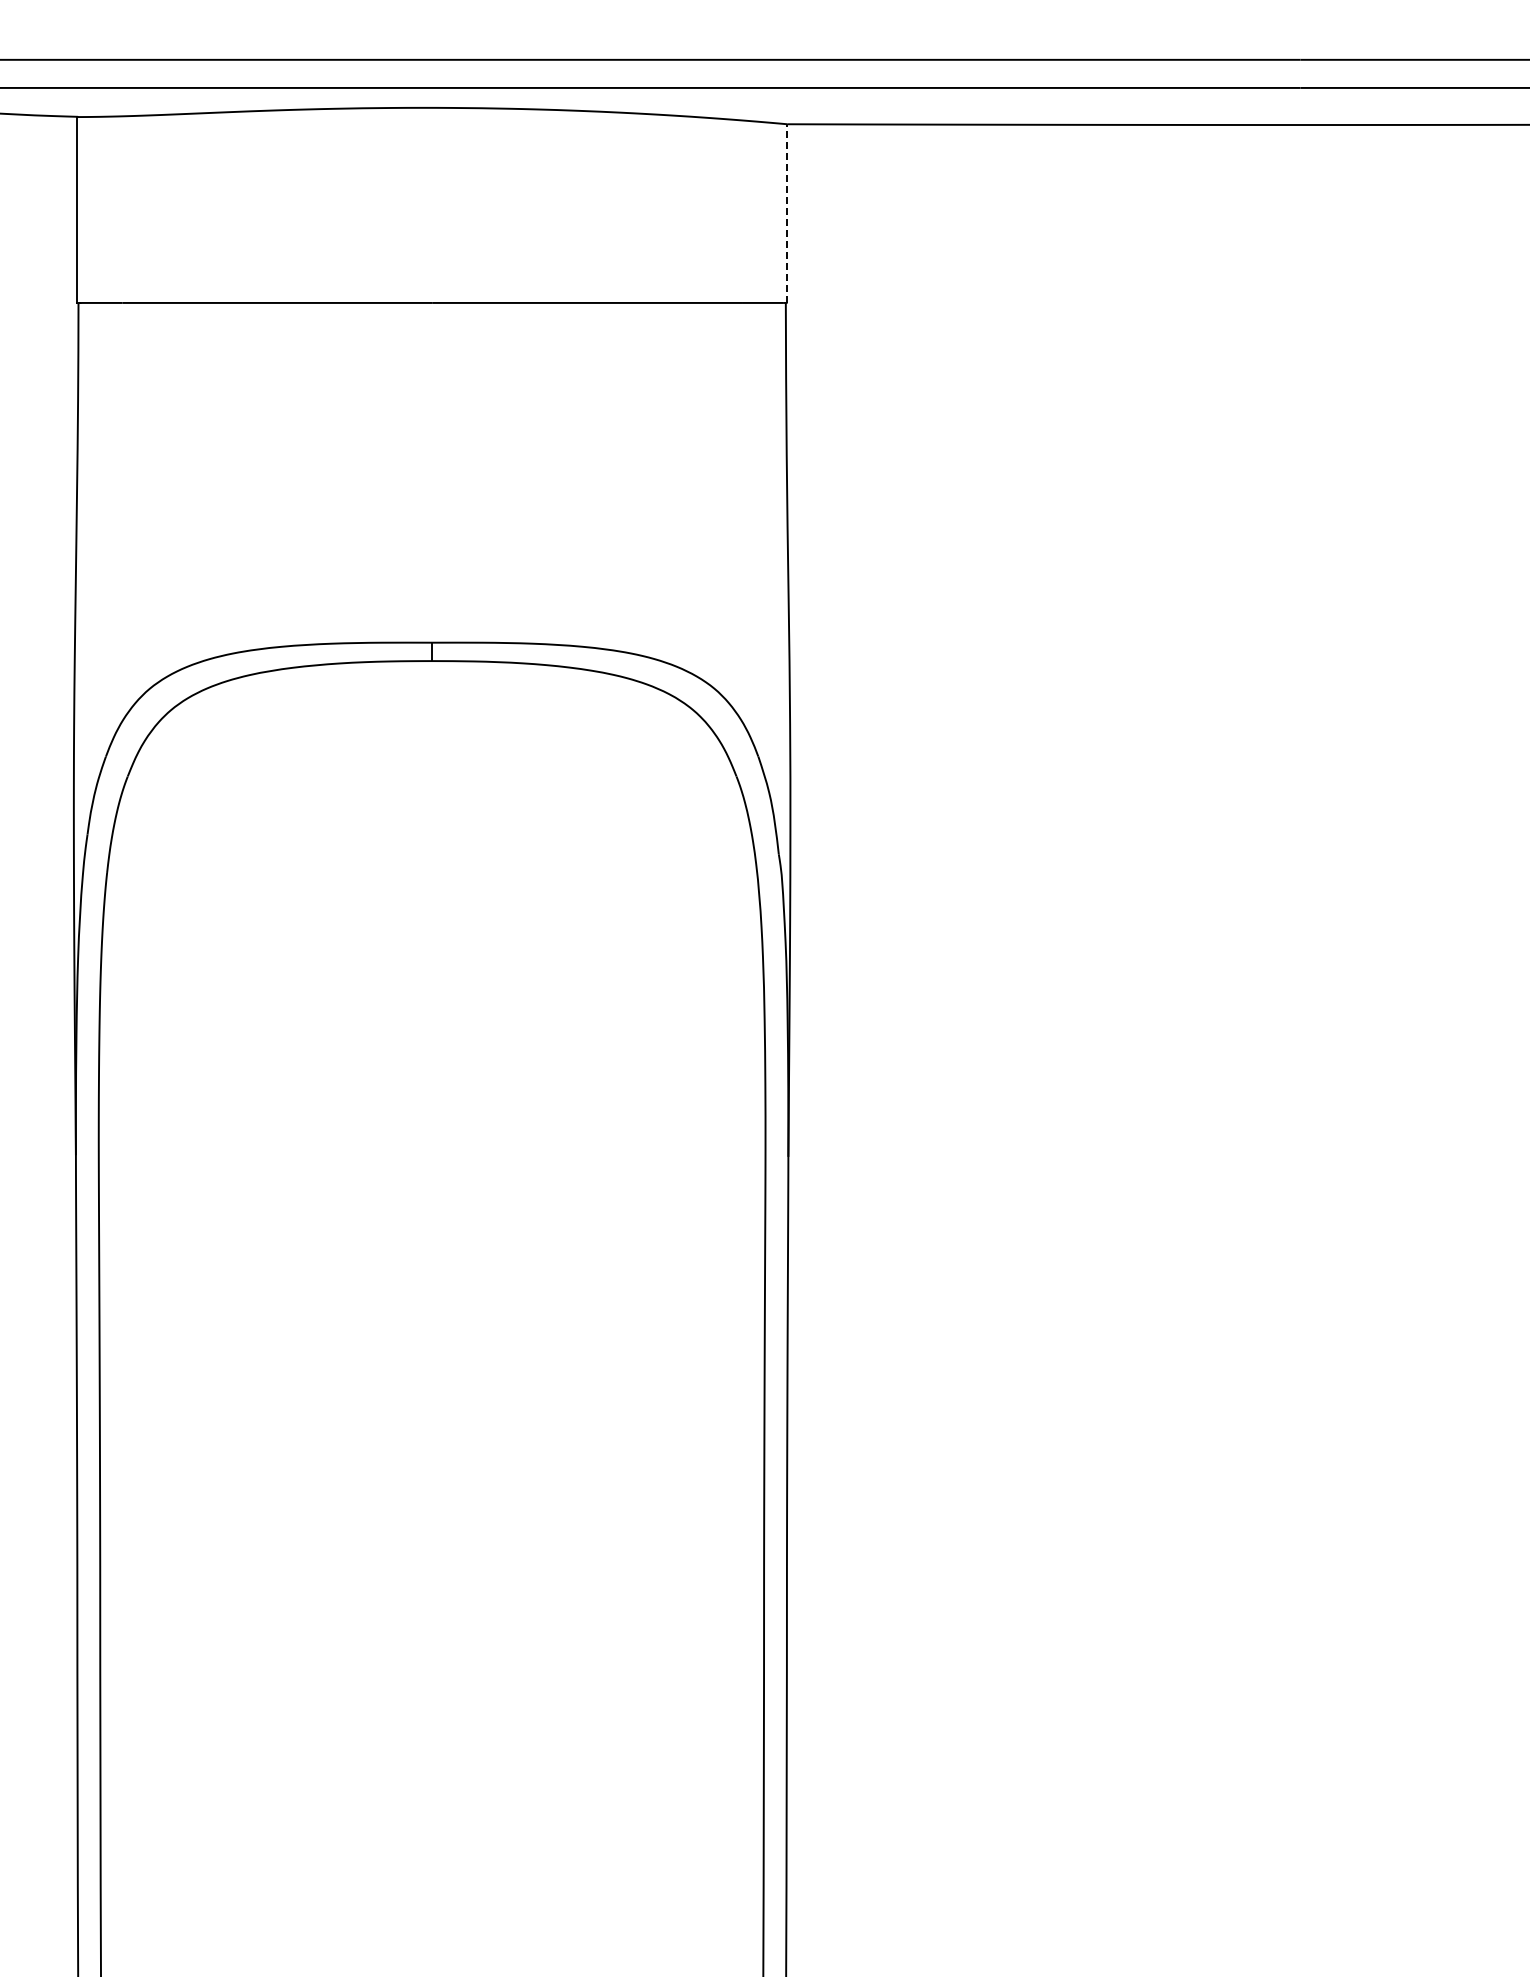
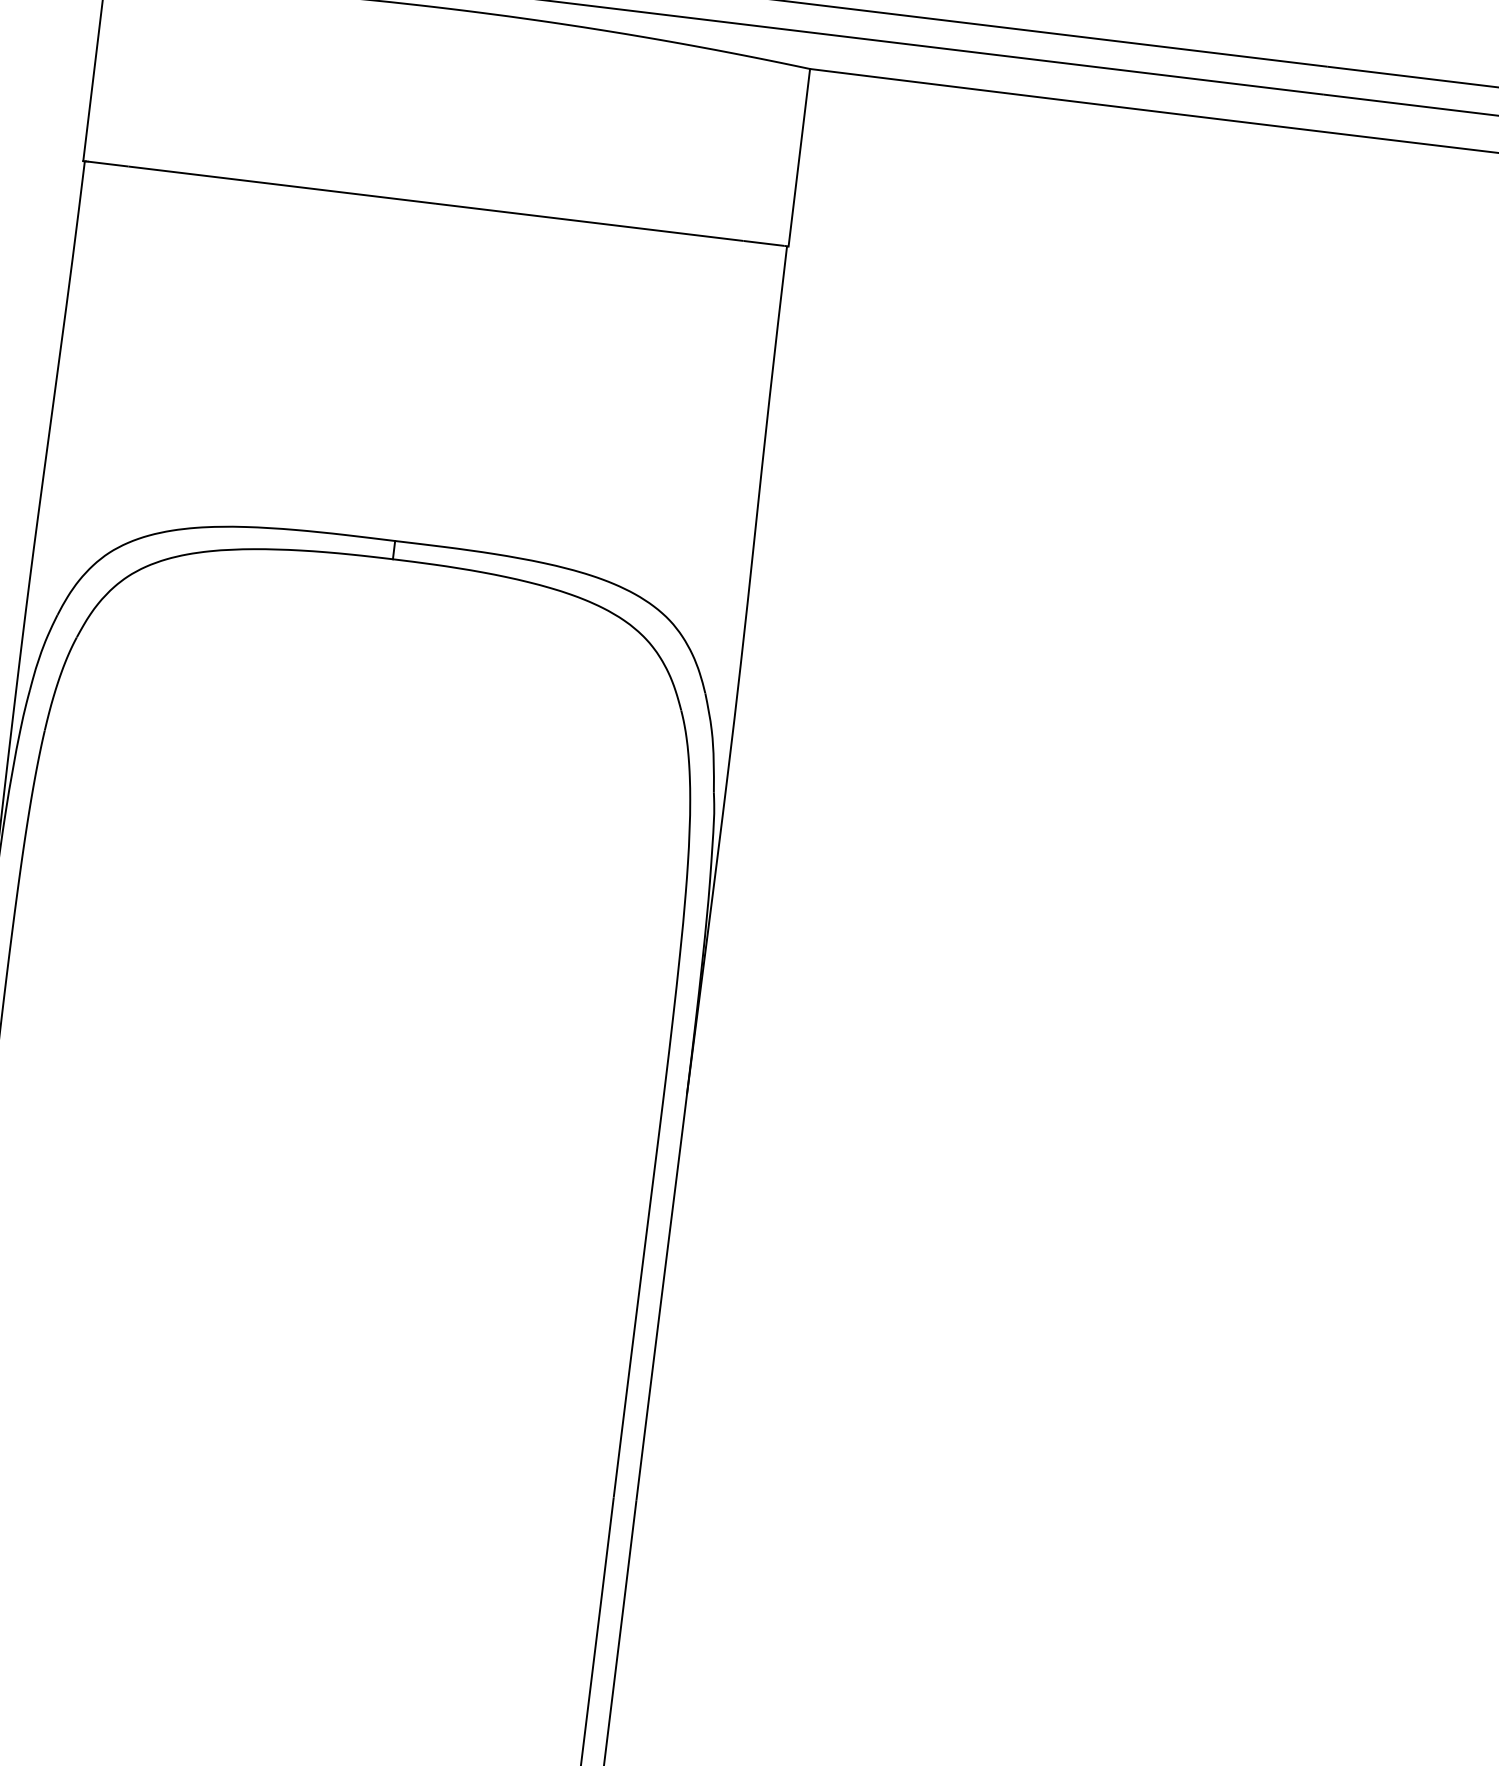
line: (787, 213) -> (799, 157), dashed -> solid

